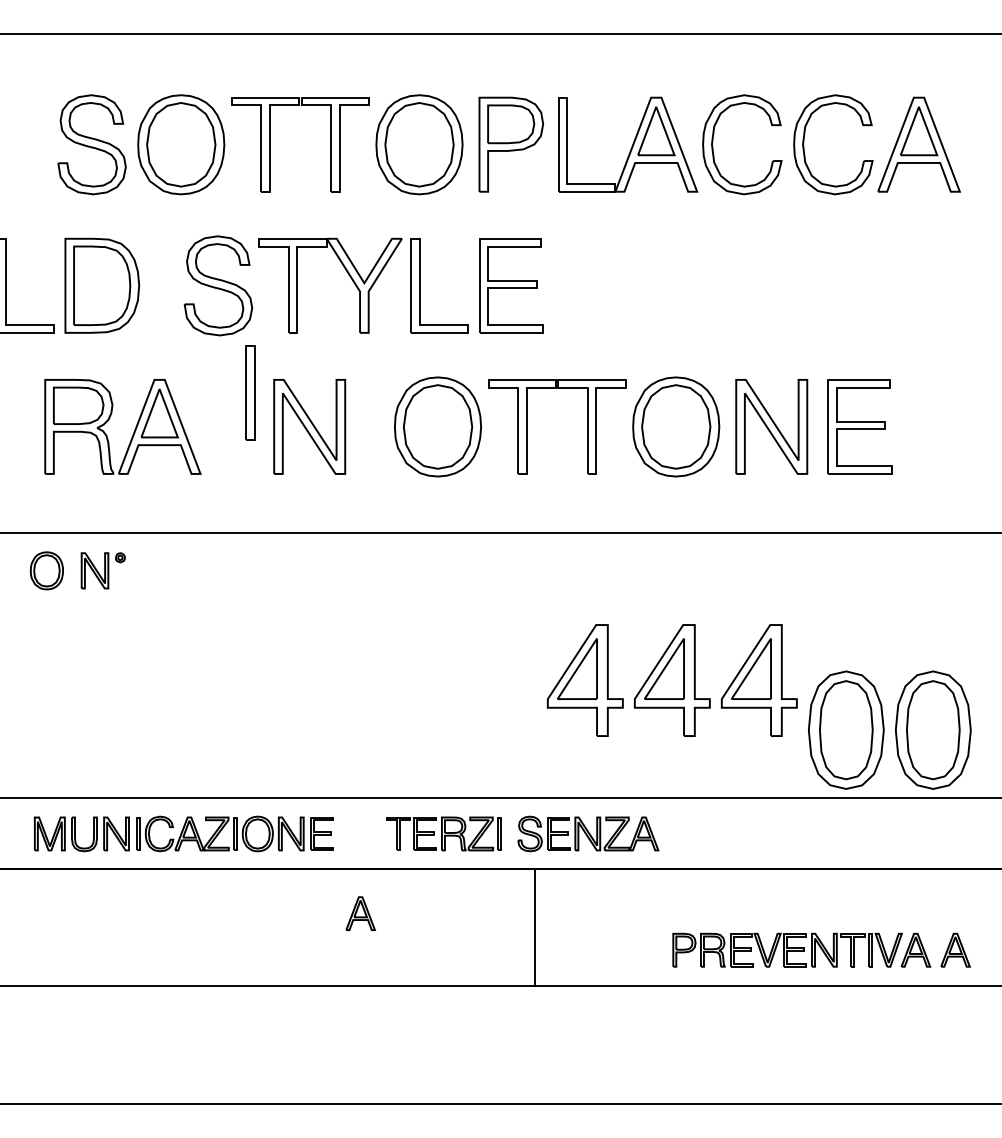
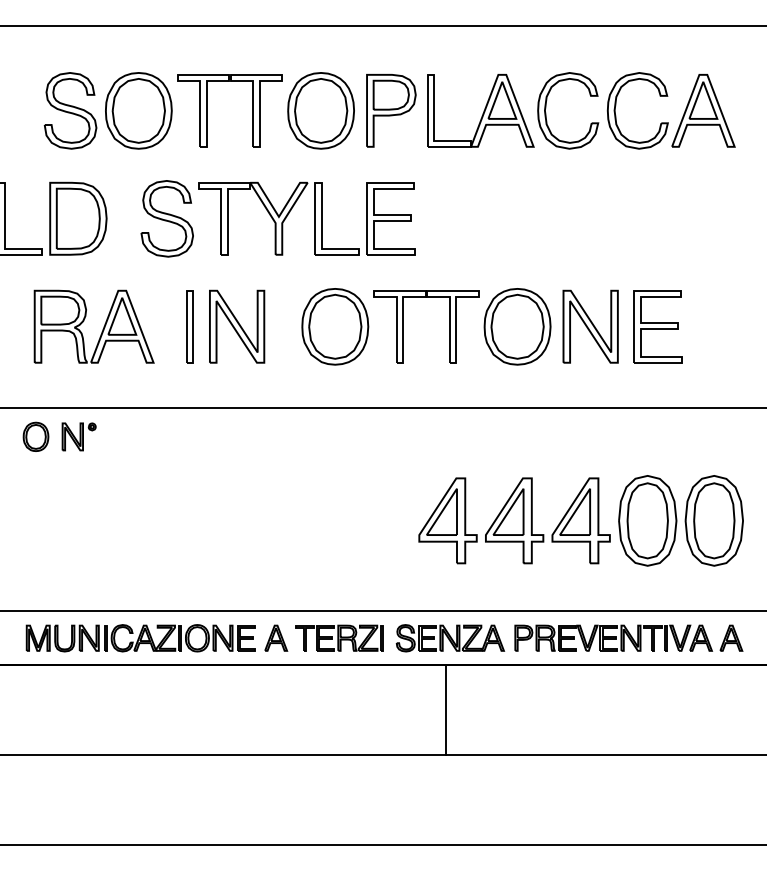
part: (250, 392) -> (189, 326), moved
part: (889, 729) -> (680, 520), moved
part: (361, 912) -> (276, 637), moved
line: (534, 927) -> (446, 709), moved
part: (821, 949) -> (628, 637), moved

